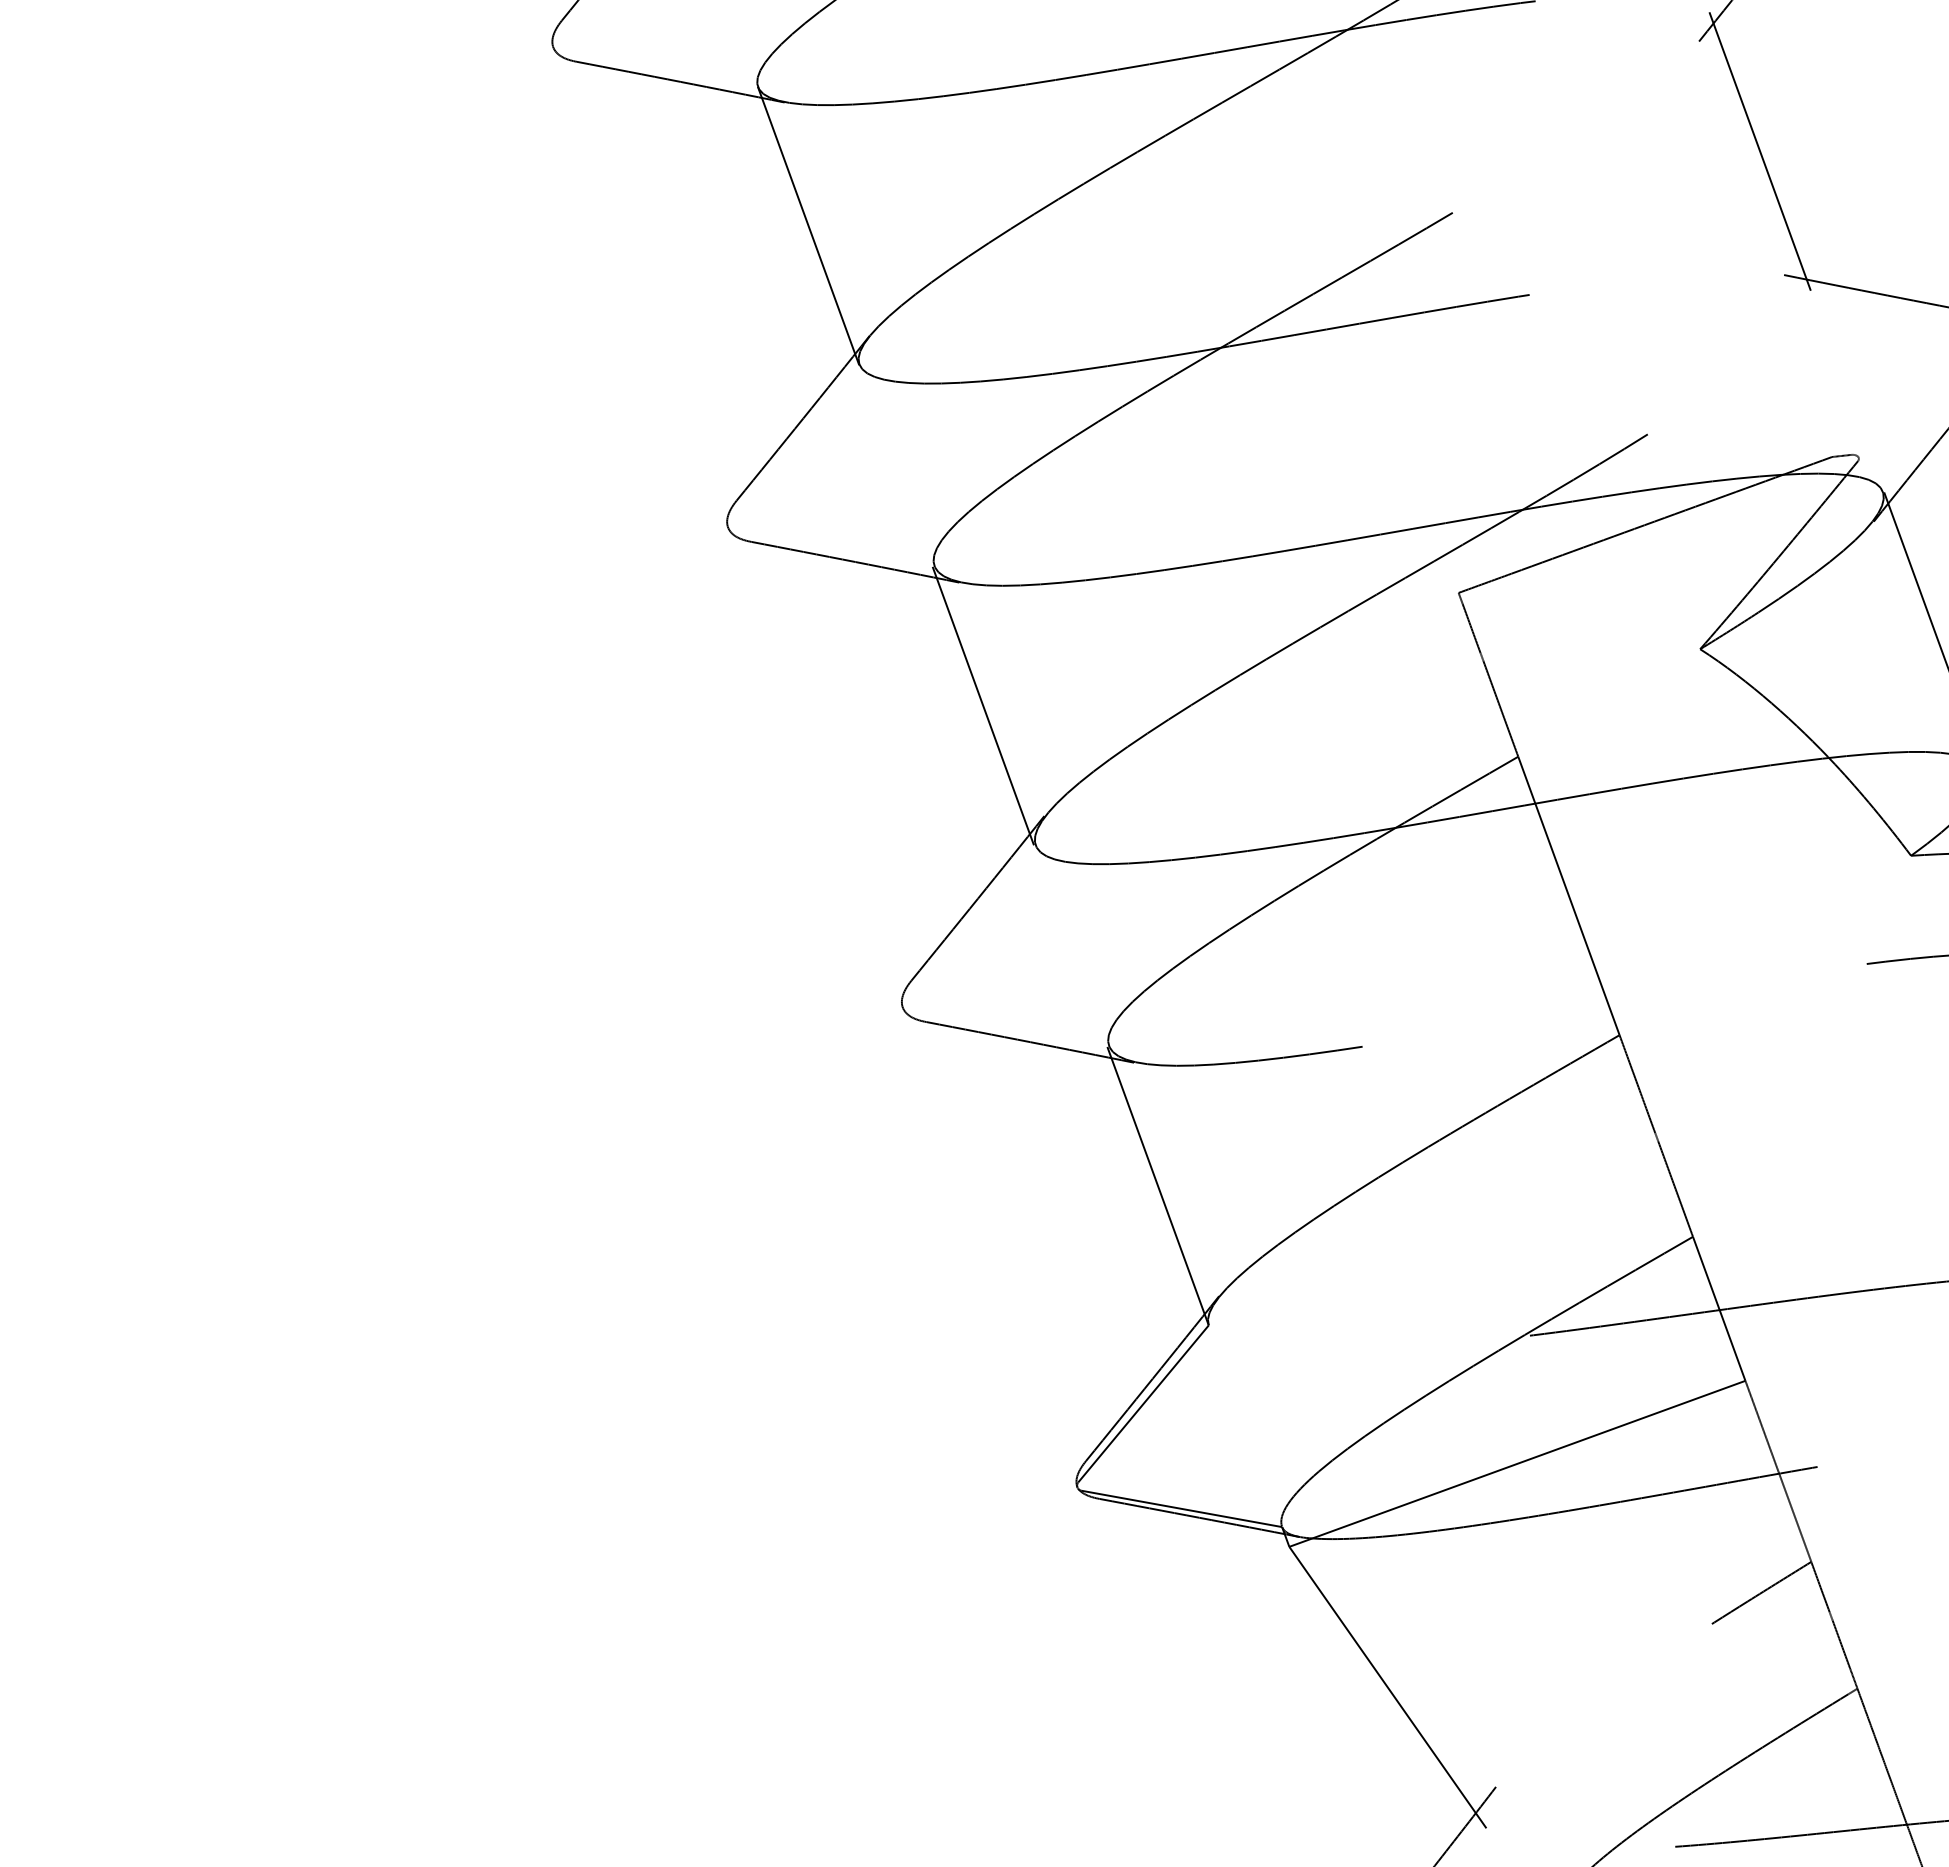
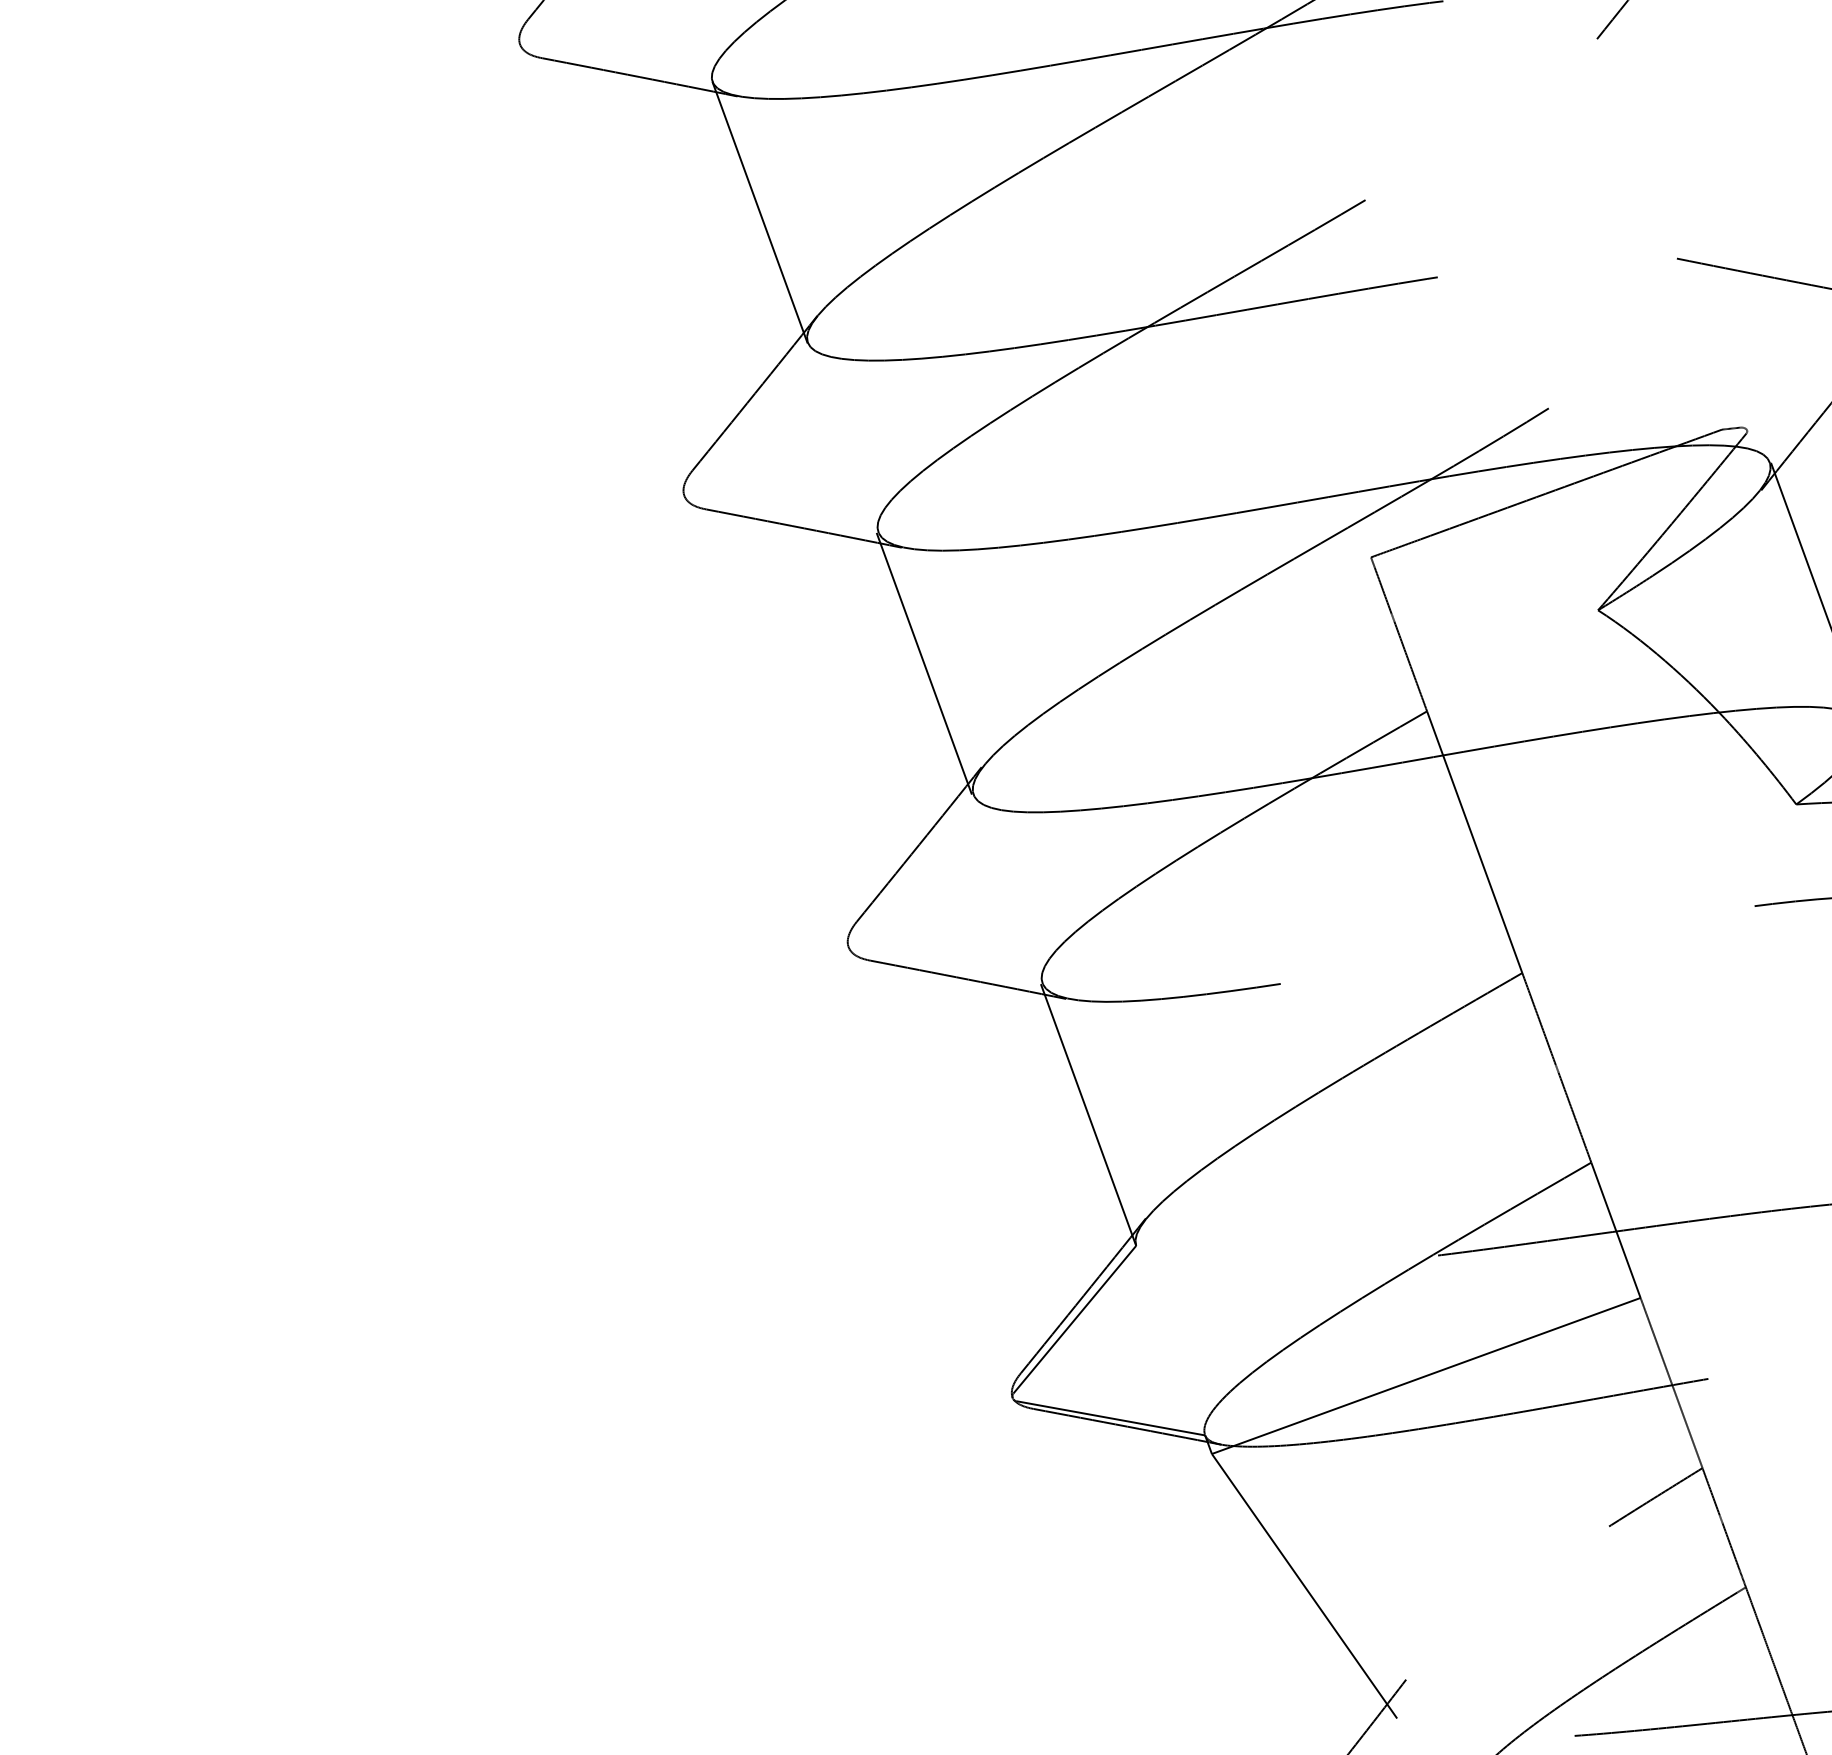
line: (1759, 151) -> (1653, 142), removed

